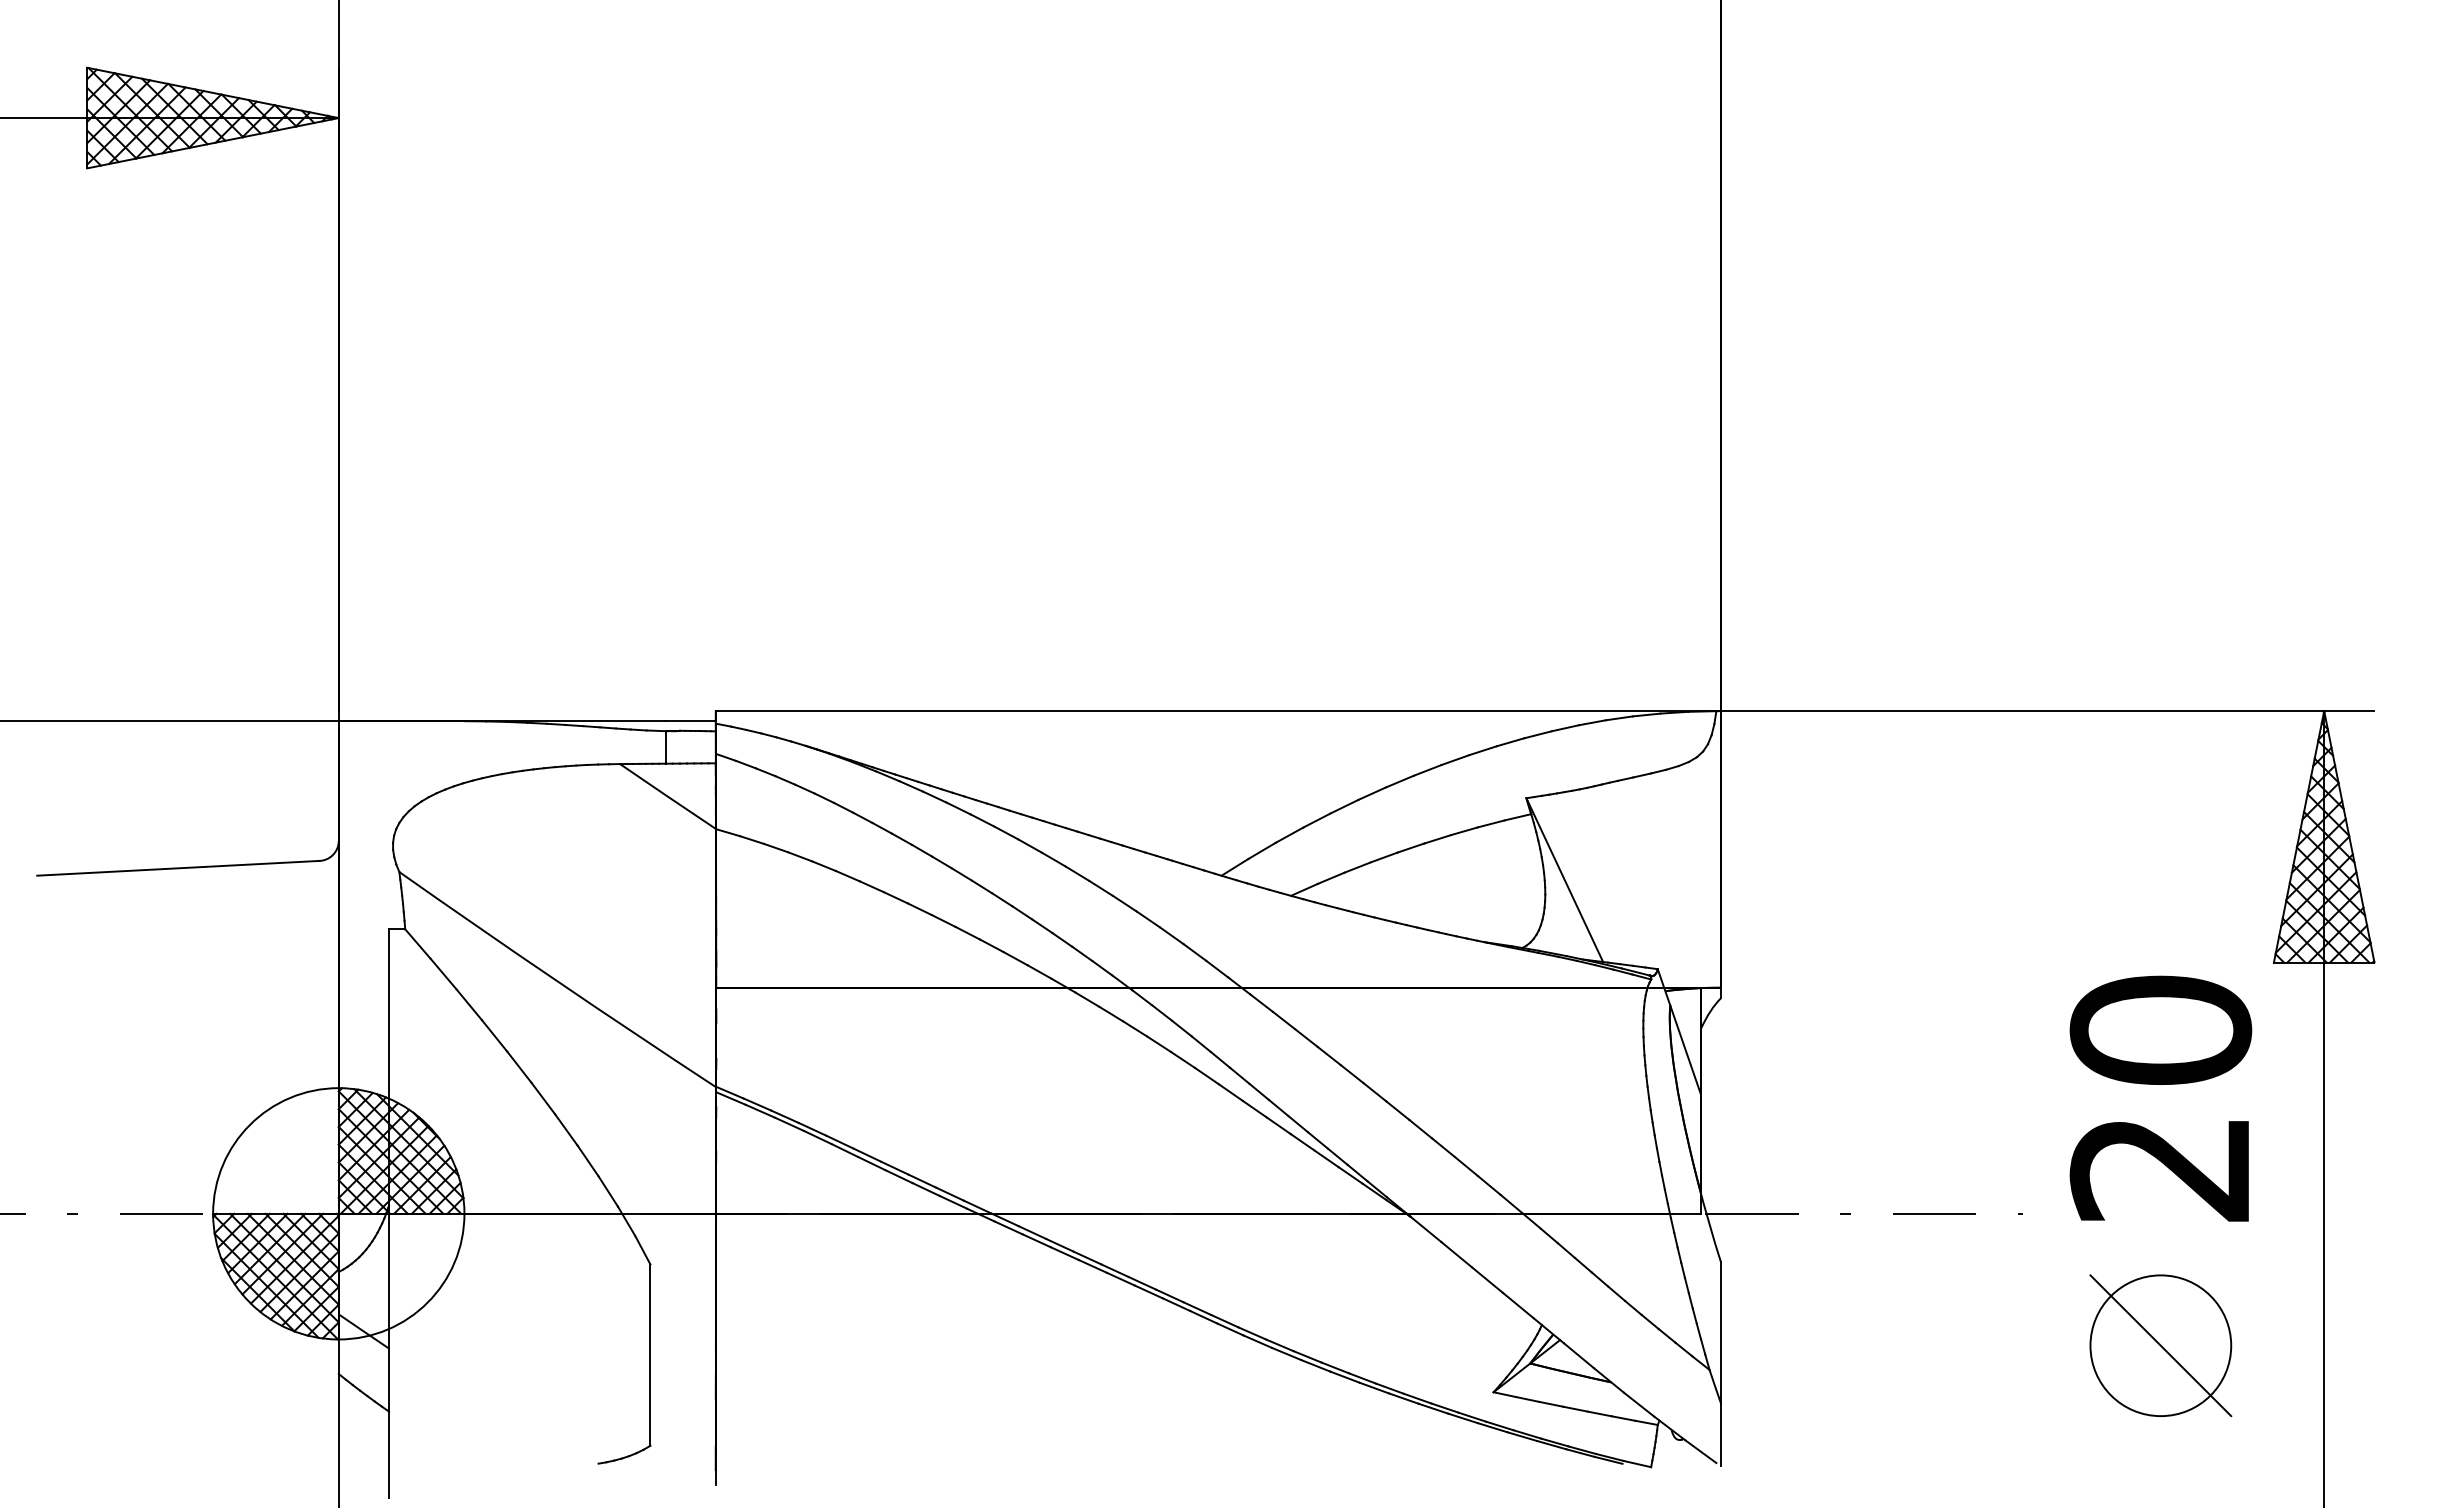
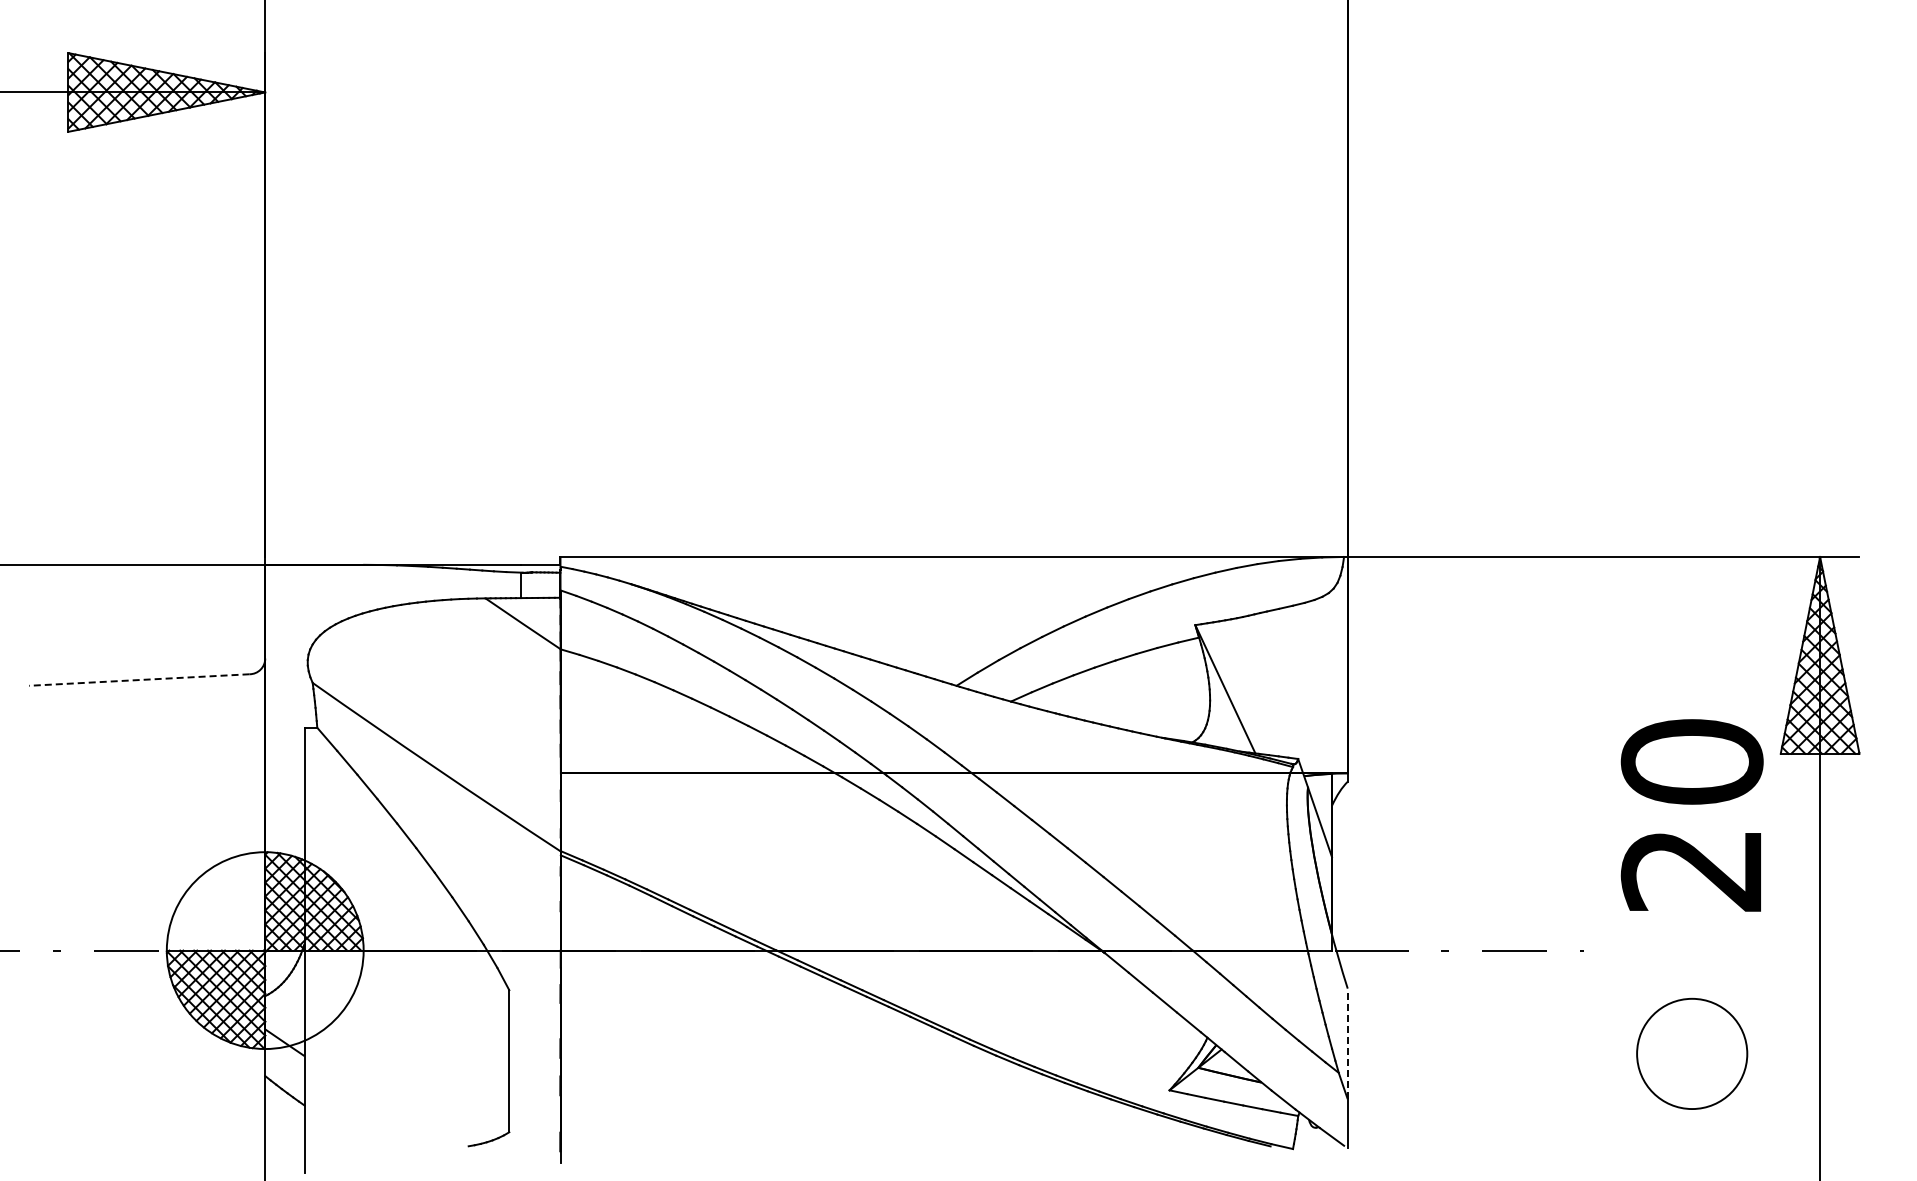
line: (176, 868) -> (138, 680), solid -> dashed
text: (2159, 1098) -> (1691, 815), moved
line: (1720, 1332) -> (1347, 1043), solid -> dashed
line: (2161, 1345) -> (1692, 1053), removed

